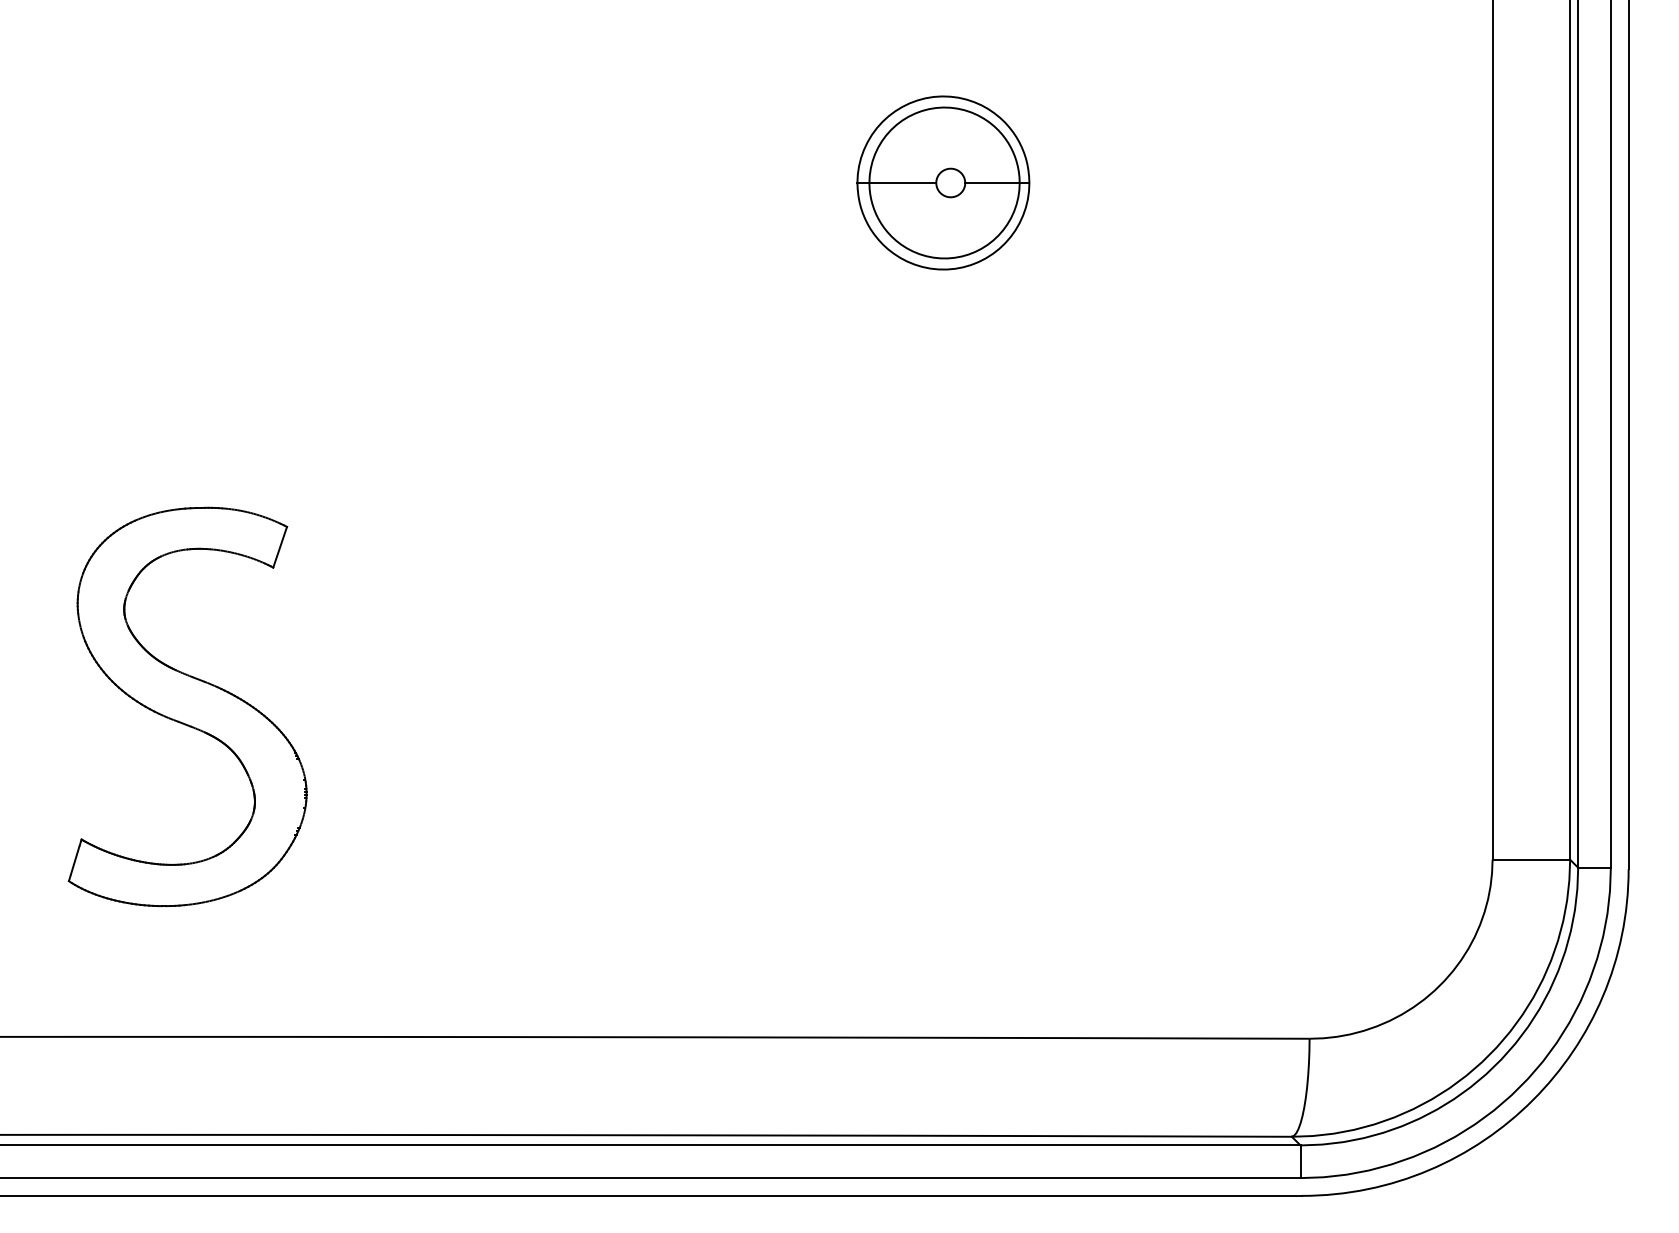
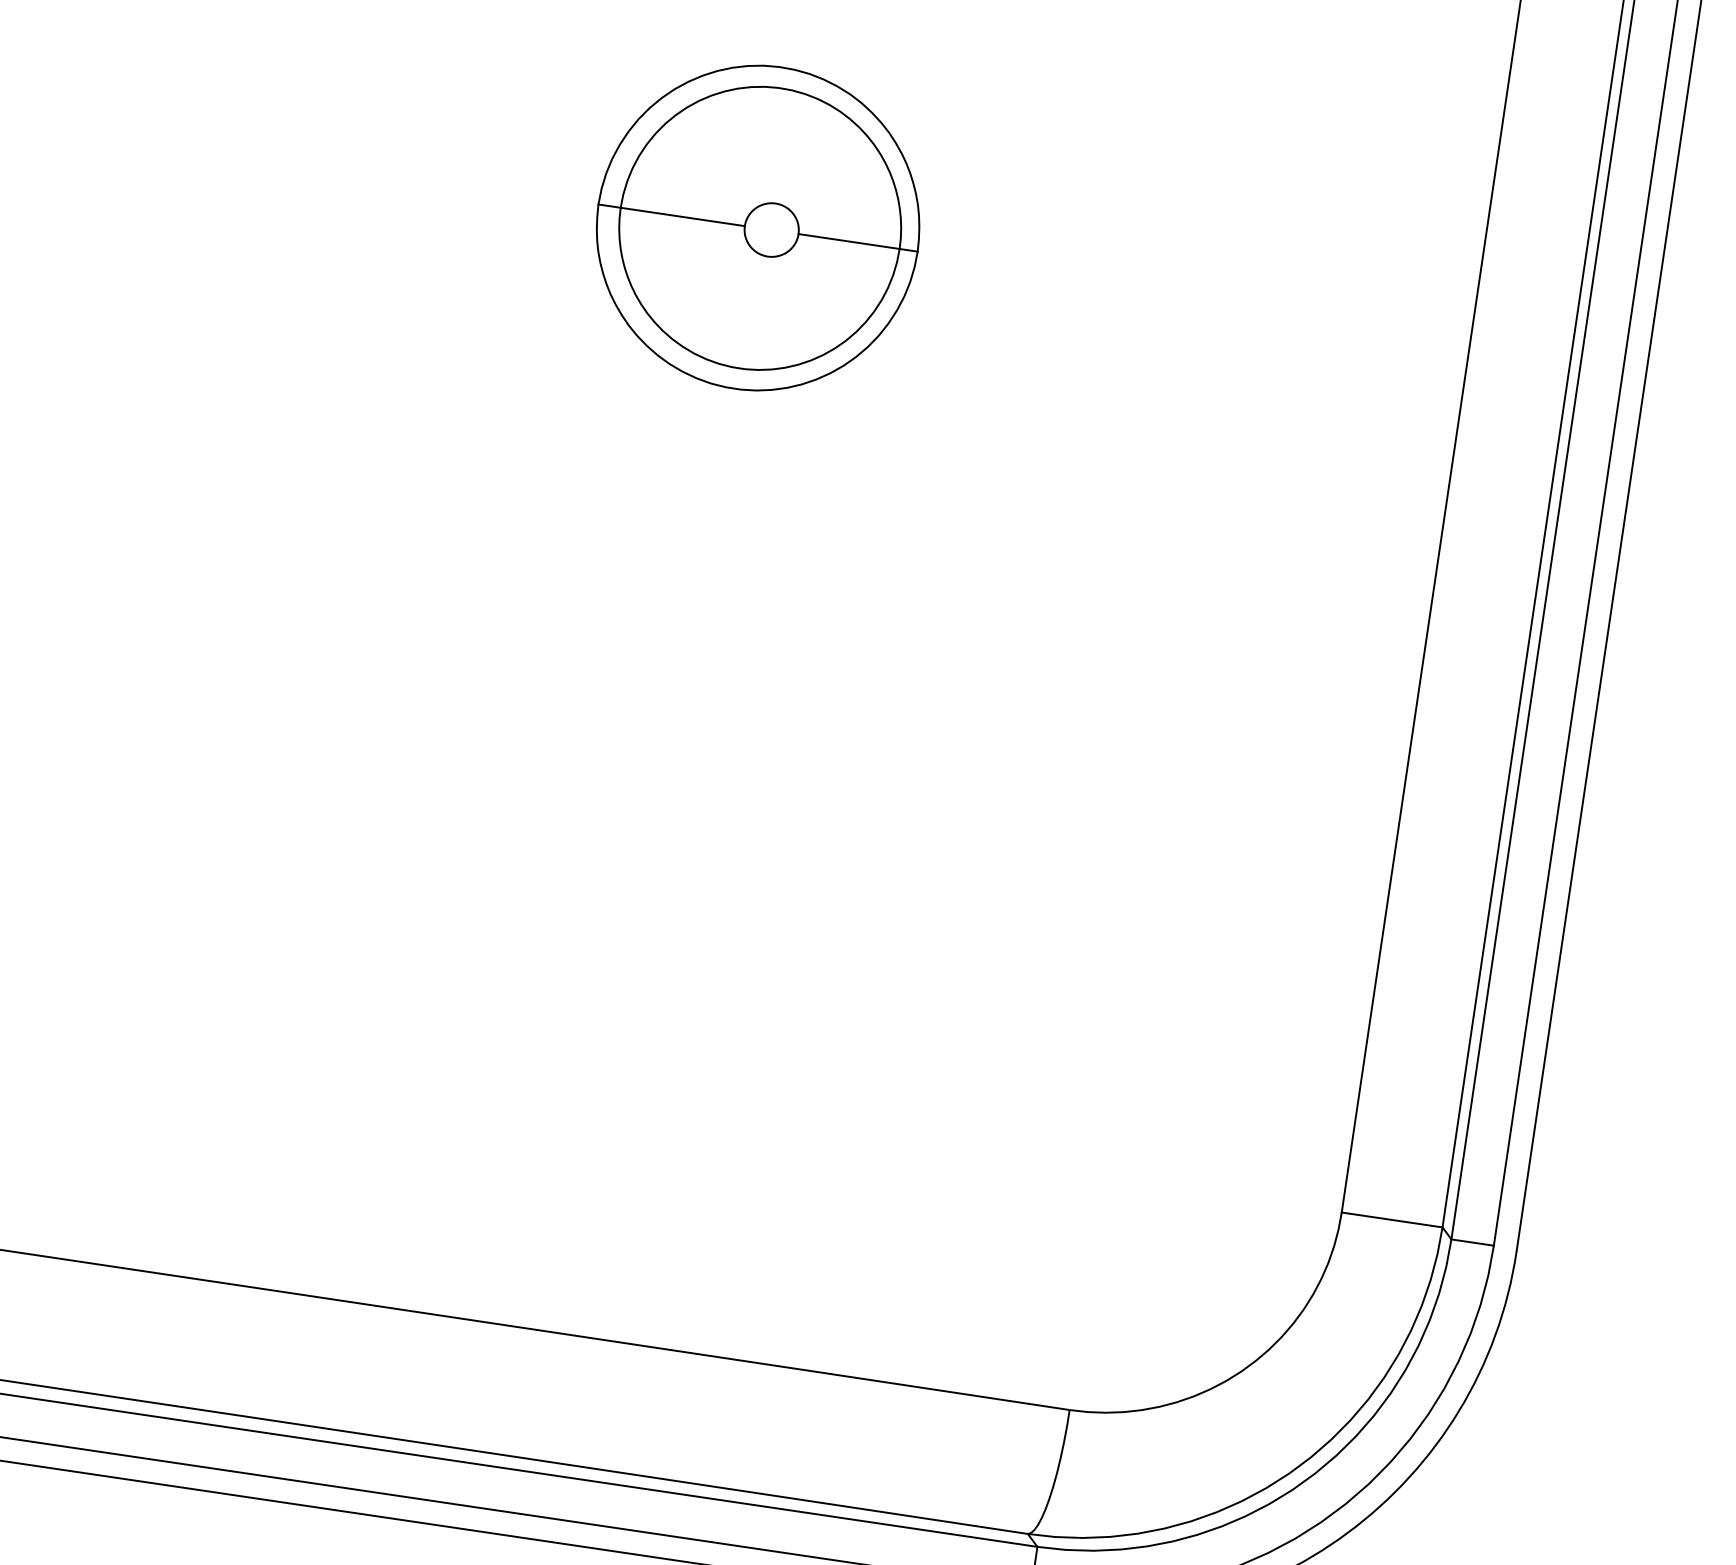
part: (943, 182) -> (758, 227), size x1.43

